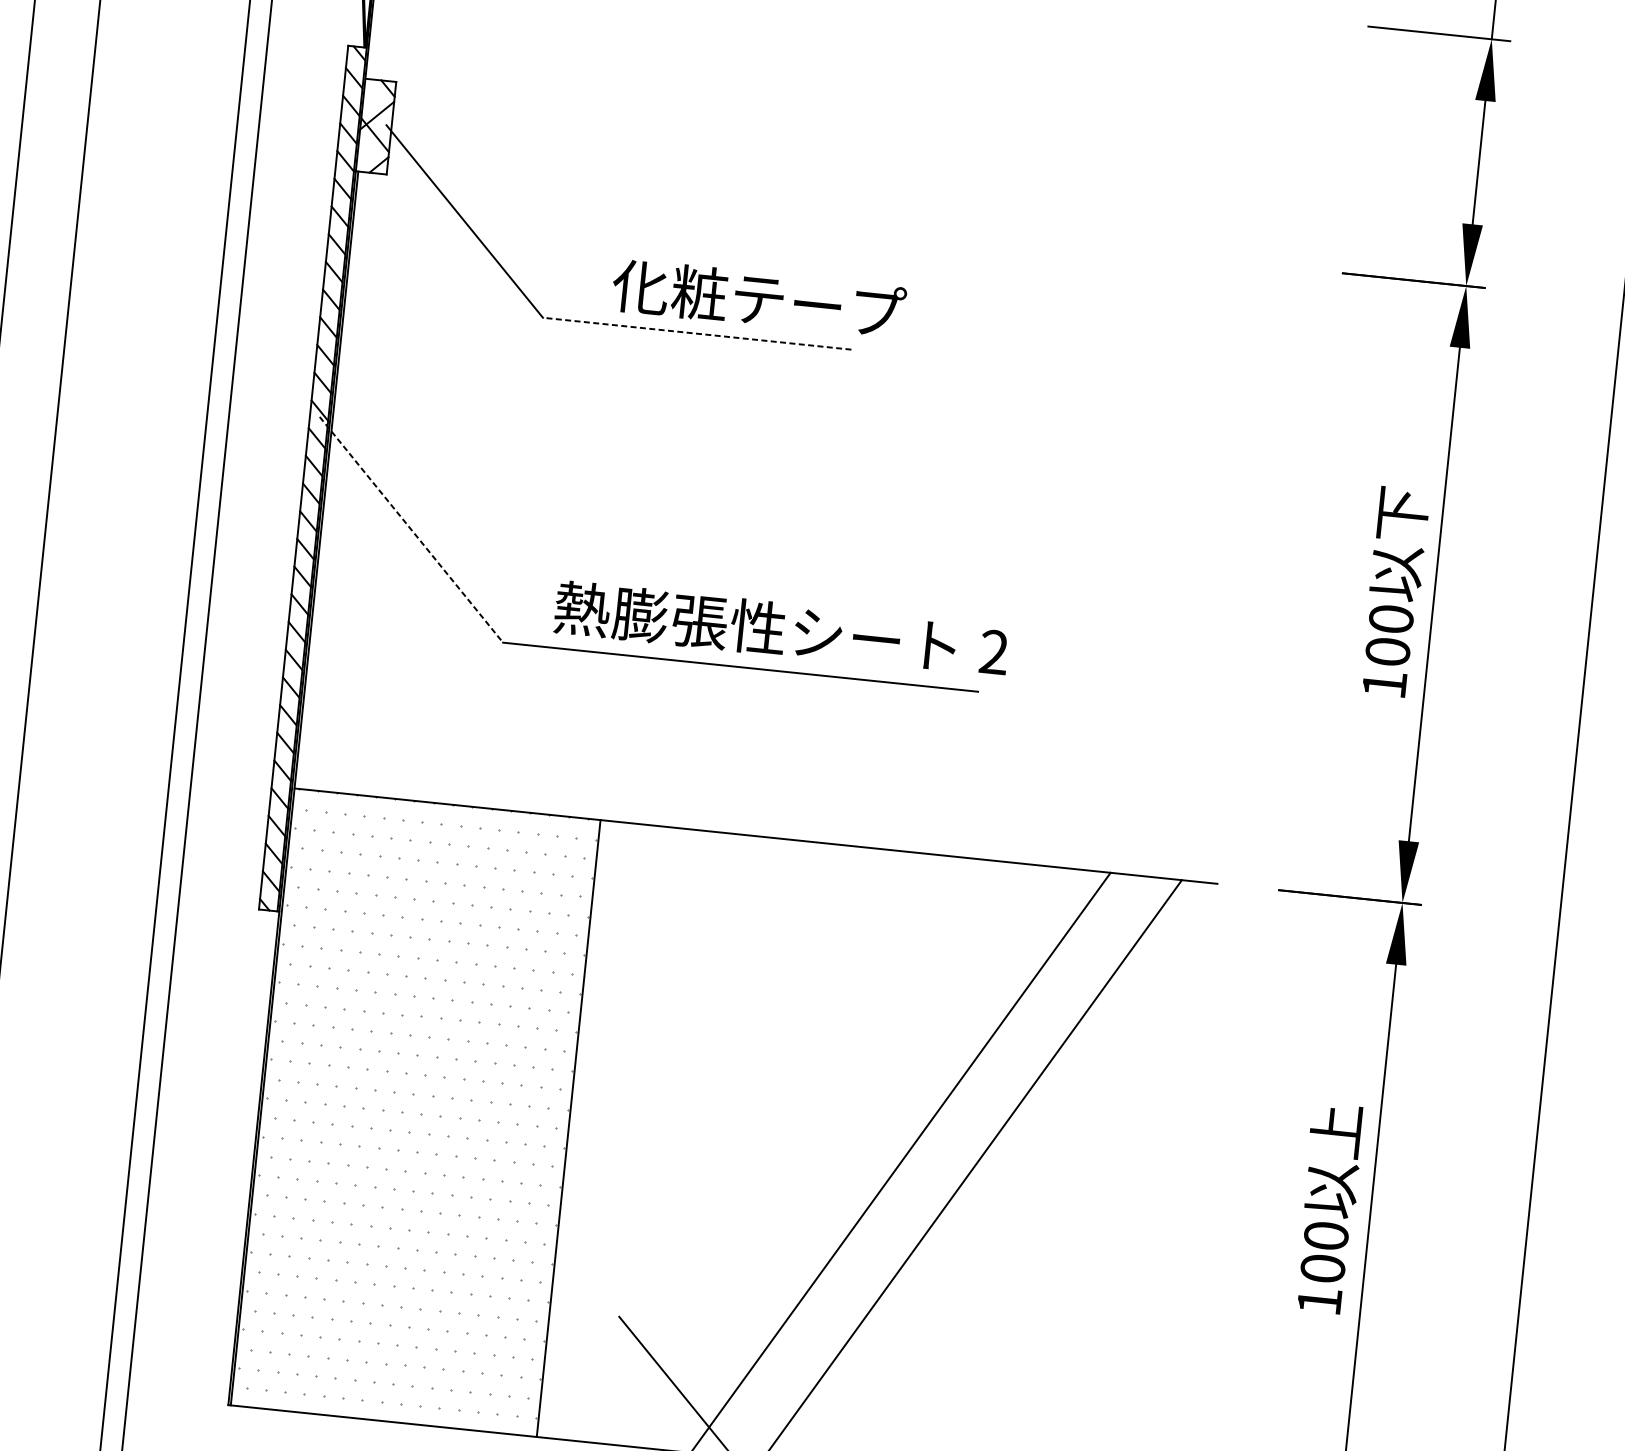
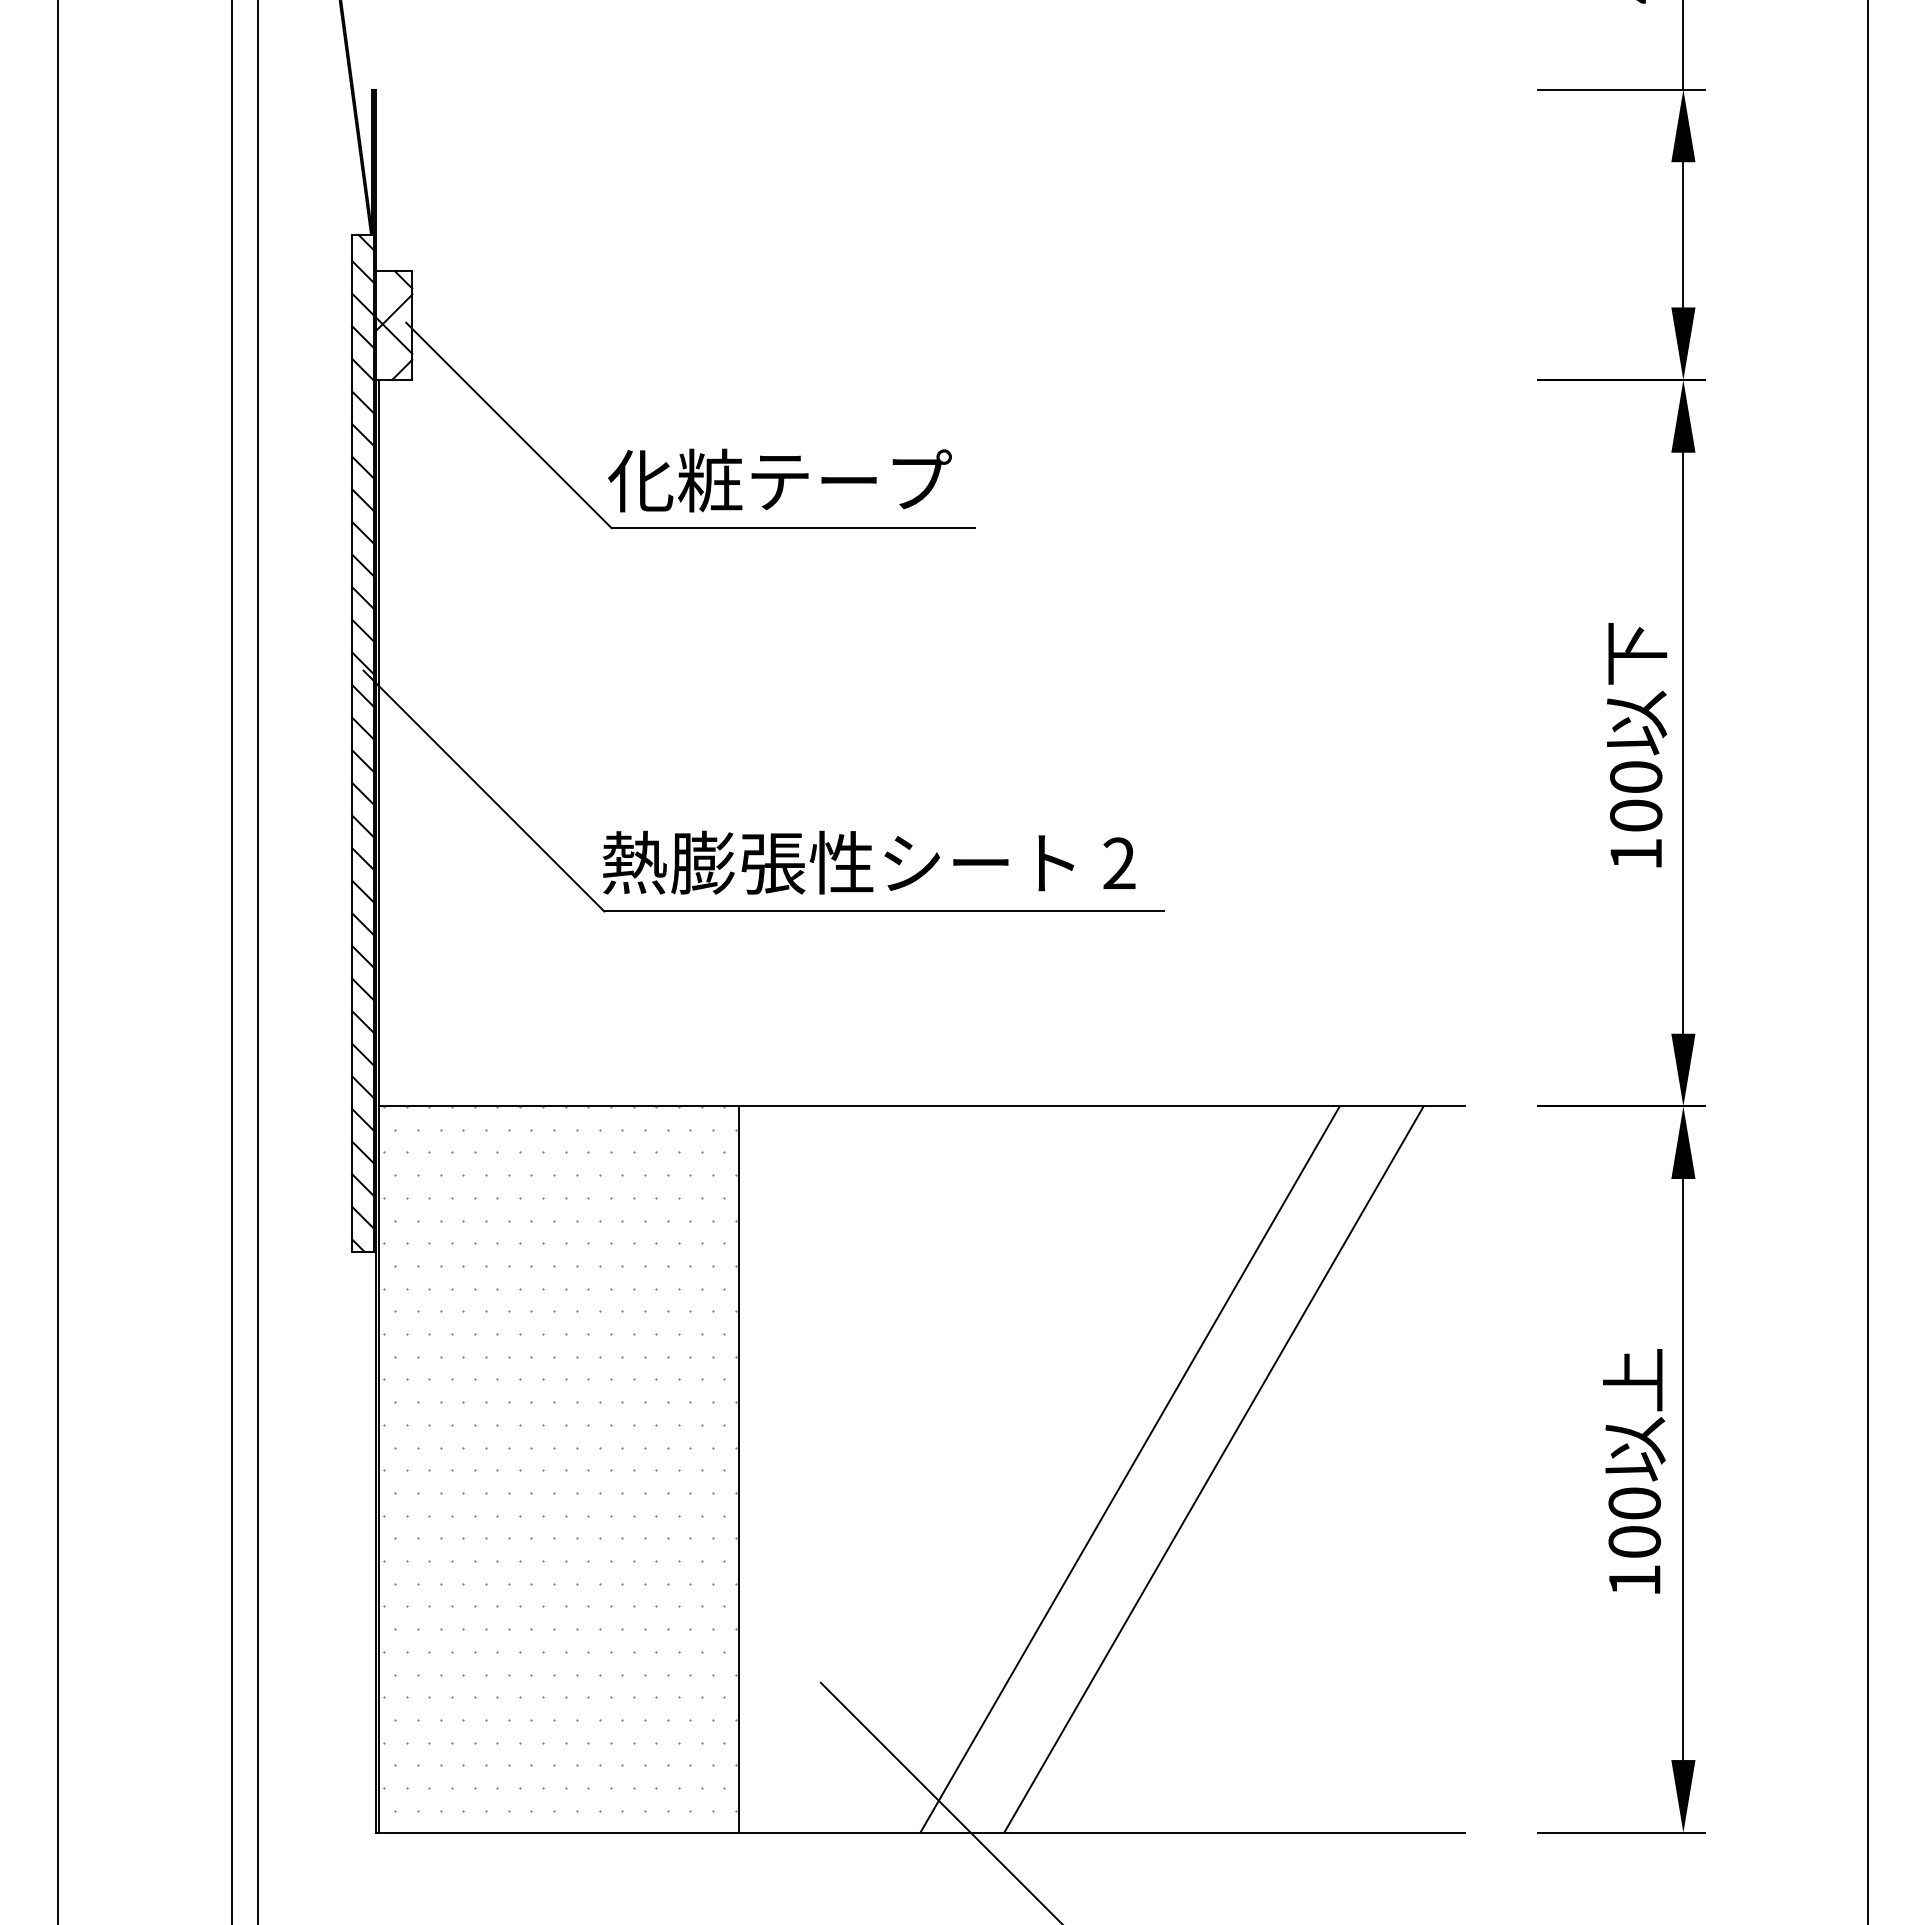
text: (758, 299) -> (779, 480), moved
line: (697, 334) -> (793, 528), dashed -> solid
line: (411, 530) -> (484, 791), dashed -> solid
text: (781, 629) -> (869, 862), moved

